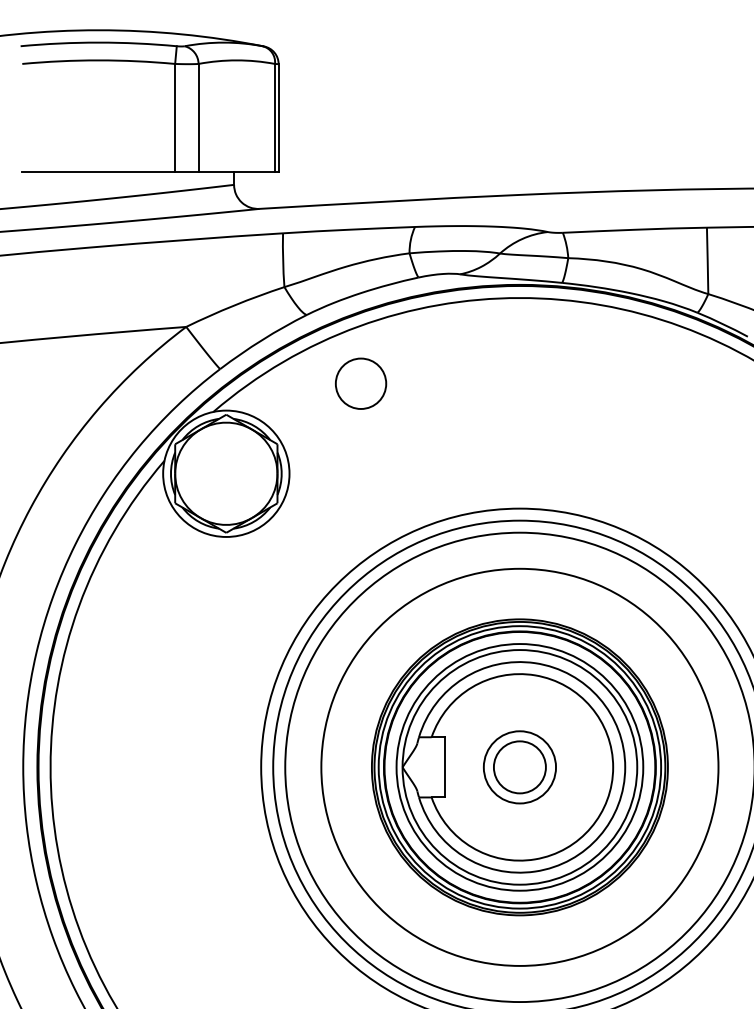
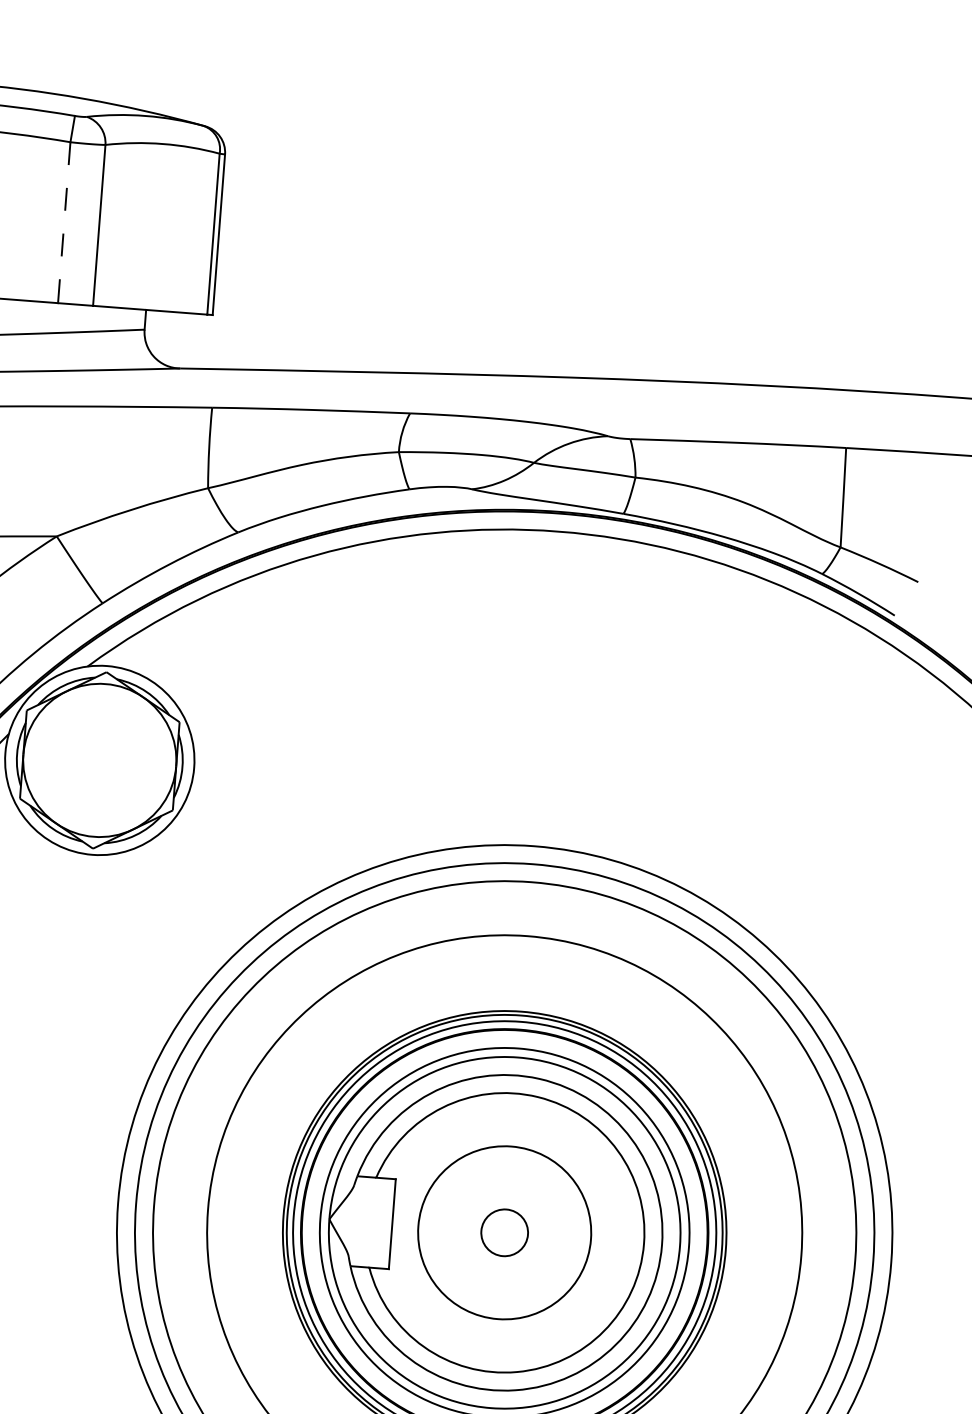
line: (175, 117) -> (64, 222), solid -> dashed
circle: (361, 383) -> (312, 641), removed
circle: (519, 767) -> (504, 1232), size x0.6
circle: (519, 767) -> (504, 1232), size x1.6

